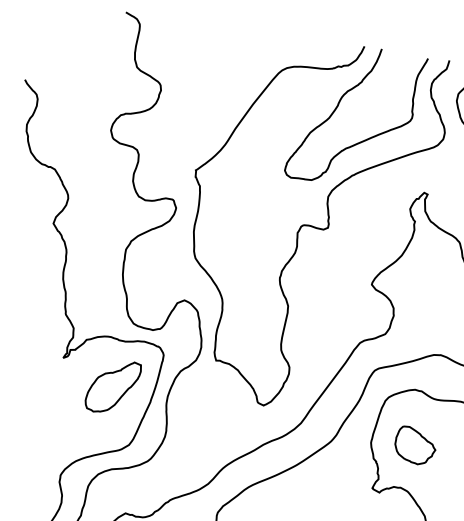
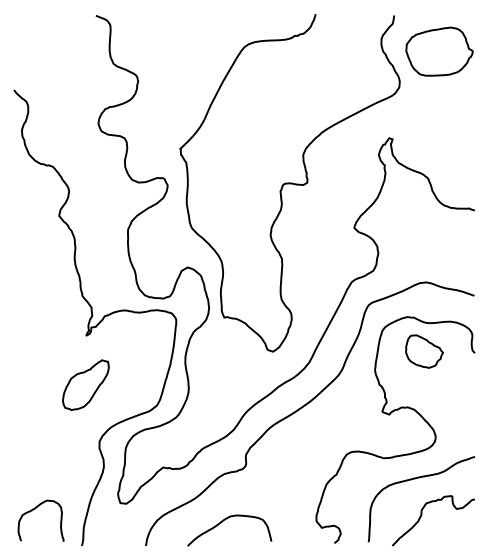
curve: (338, 107) -> (300, 72), removed
part: (112, 386) -> (85, 384), moved
part: (415, 445) -> (424, 351), moved

